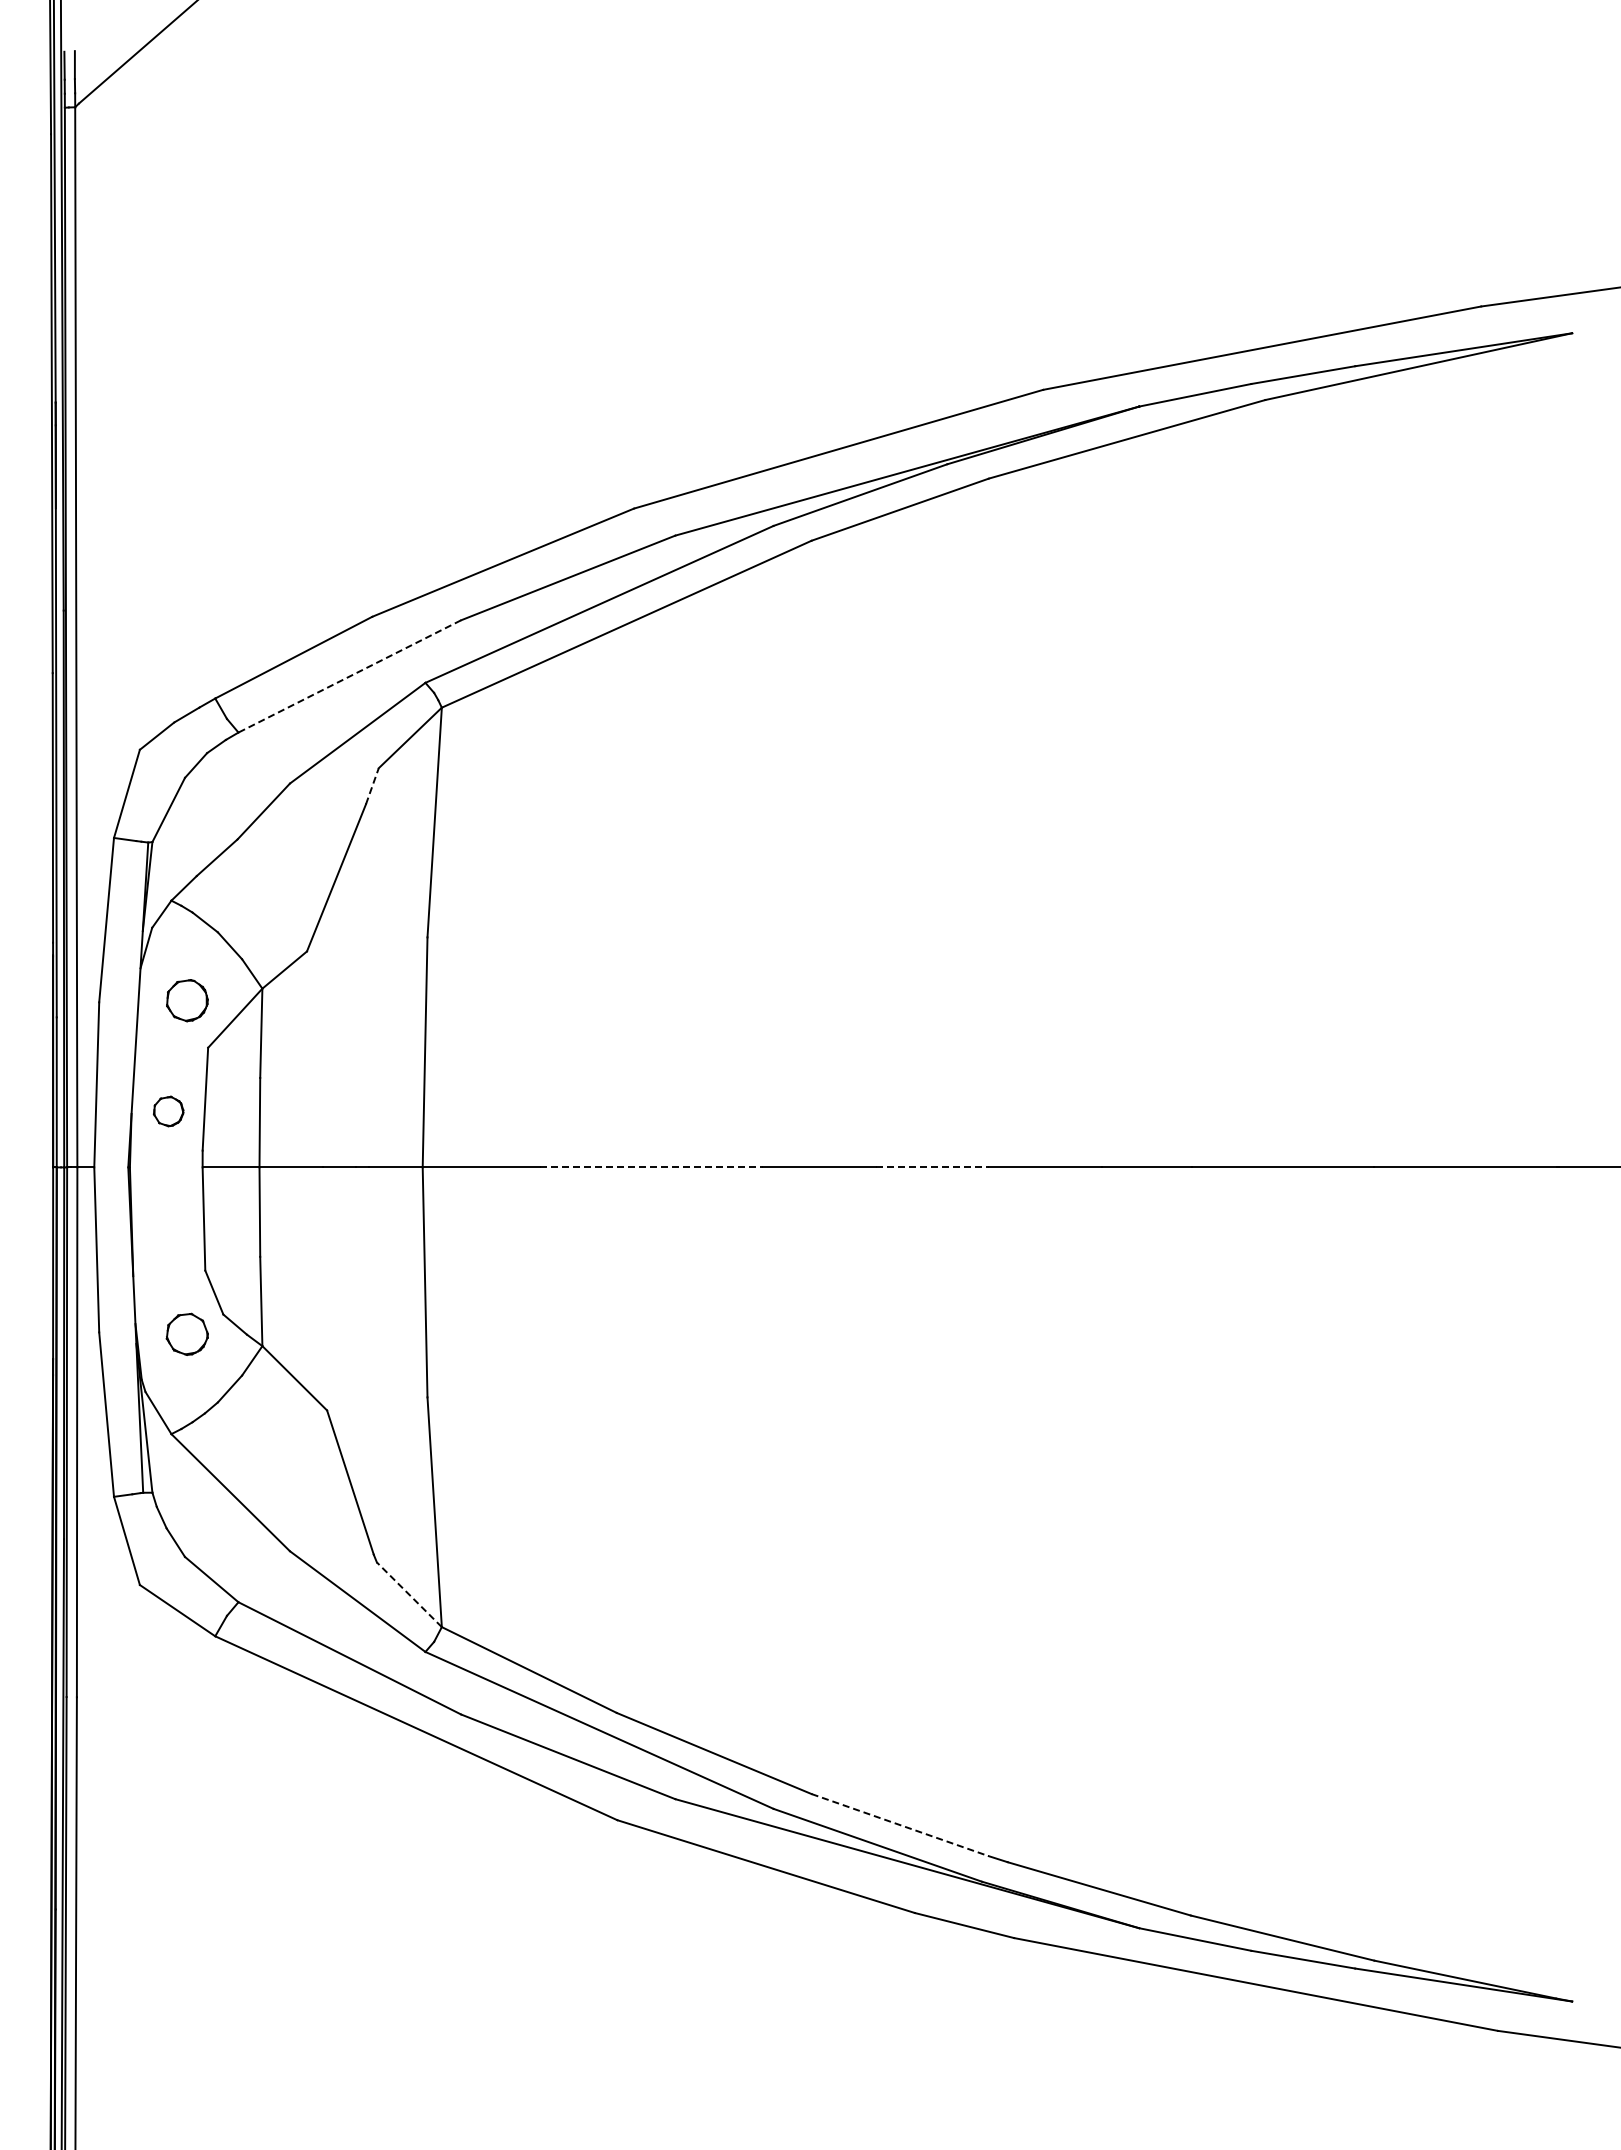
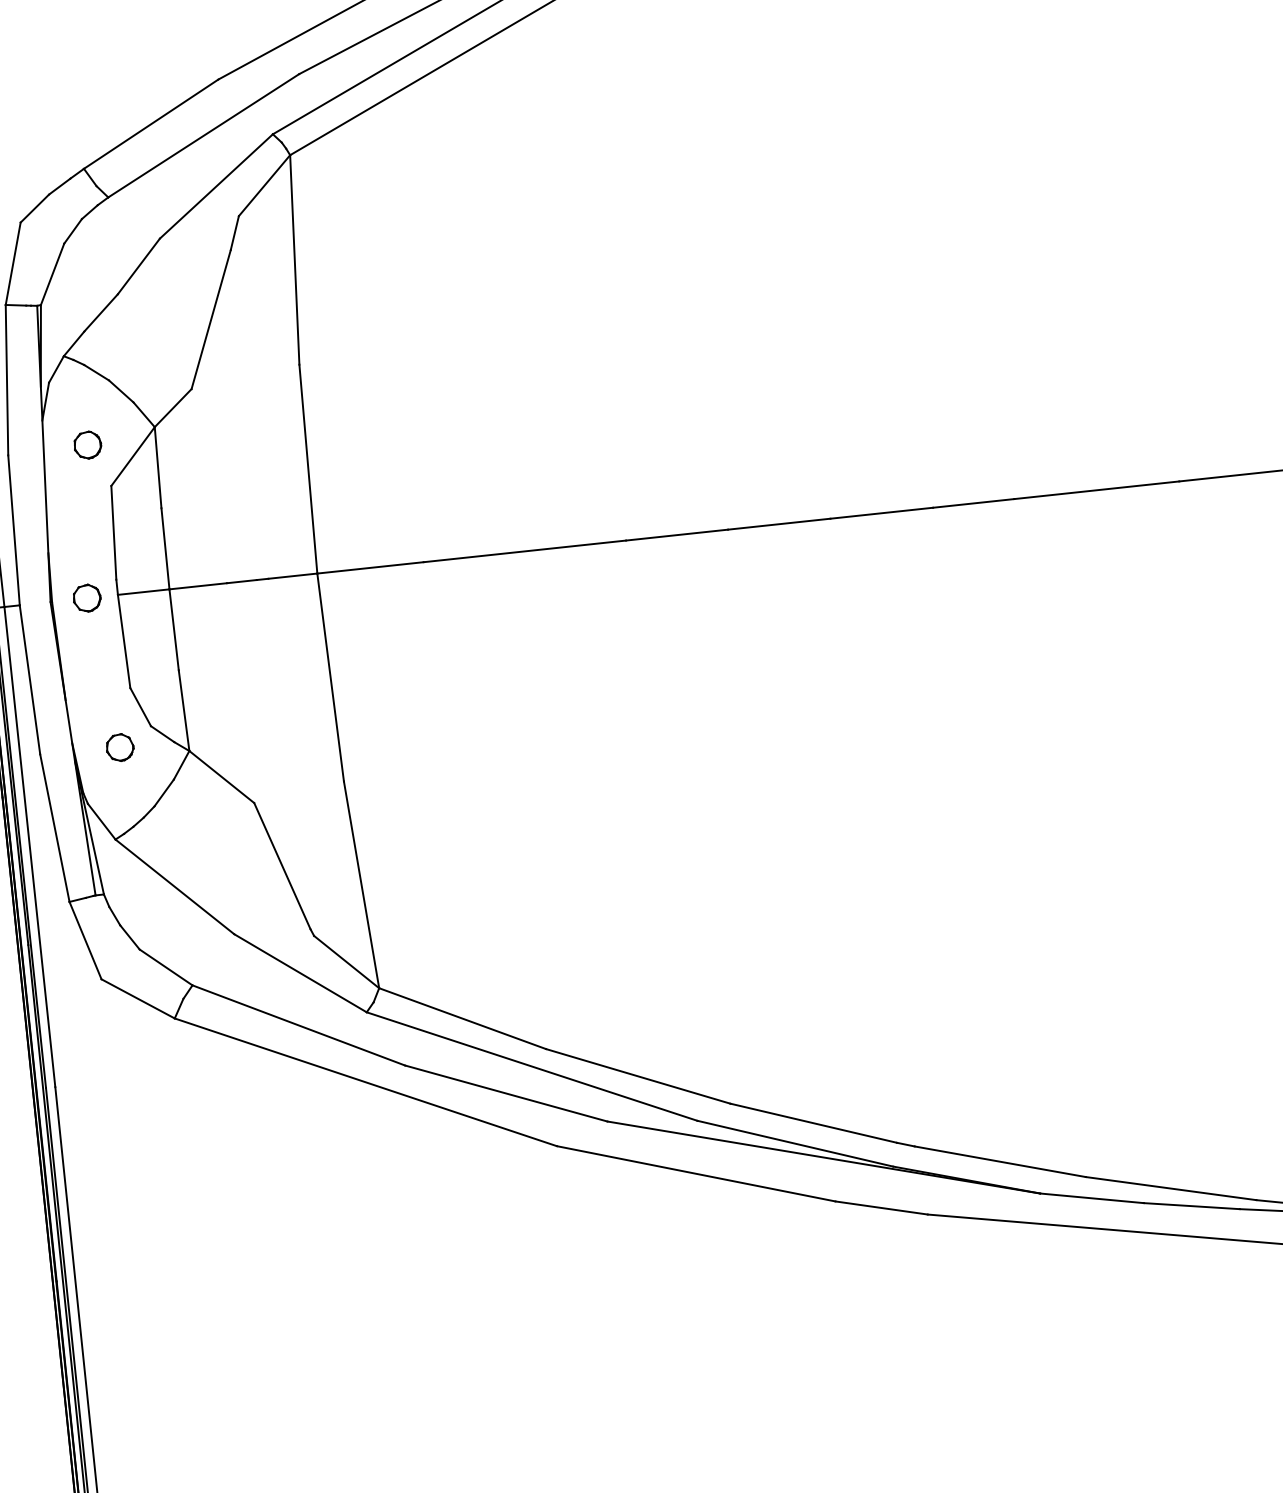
line: (349, 676) -> (203, 135), dashed -> solid
line: (372, 785) -> (234, 232), dashed -> solid
part: (186, 1000) -> (87, 445), size x0.71
part: (168, 1111) -> (87, 598), moved
line: (651, 1167) -> (524, 551), dashed -> solid
line: (933, 1167) -> (780, 524), dashed -> solid
part: (186, 1334) -> (119, 747), size x0.71
line: (409, 1594) -> (346, 961), dashed -> solid
line: (900, 1825) -> (813, 1123), dashed -> solid

